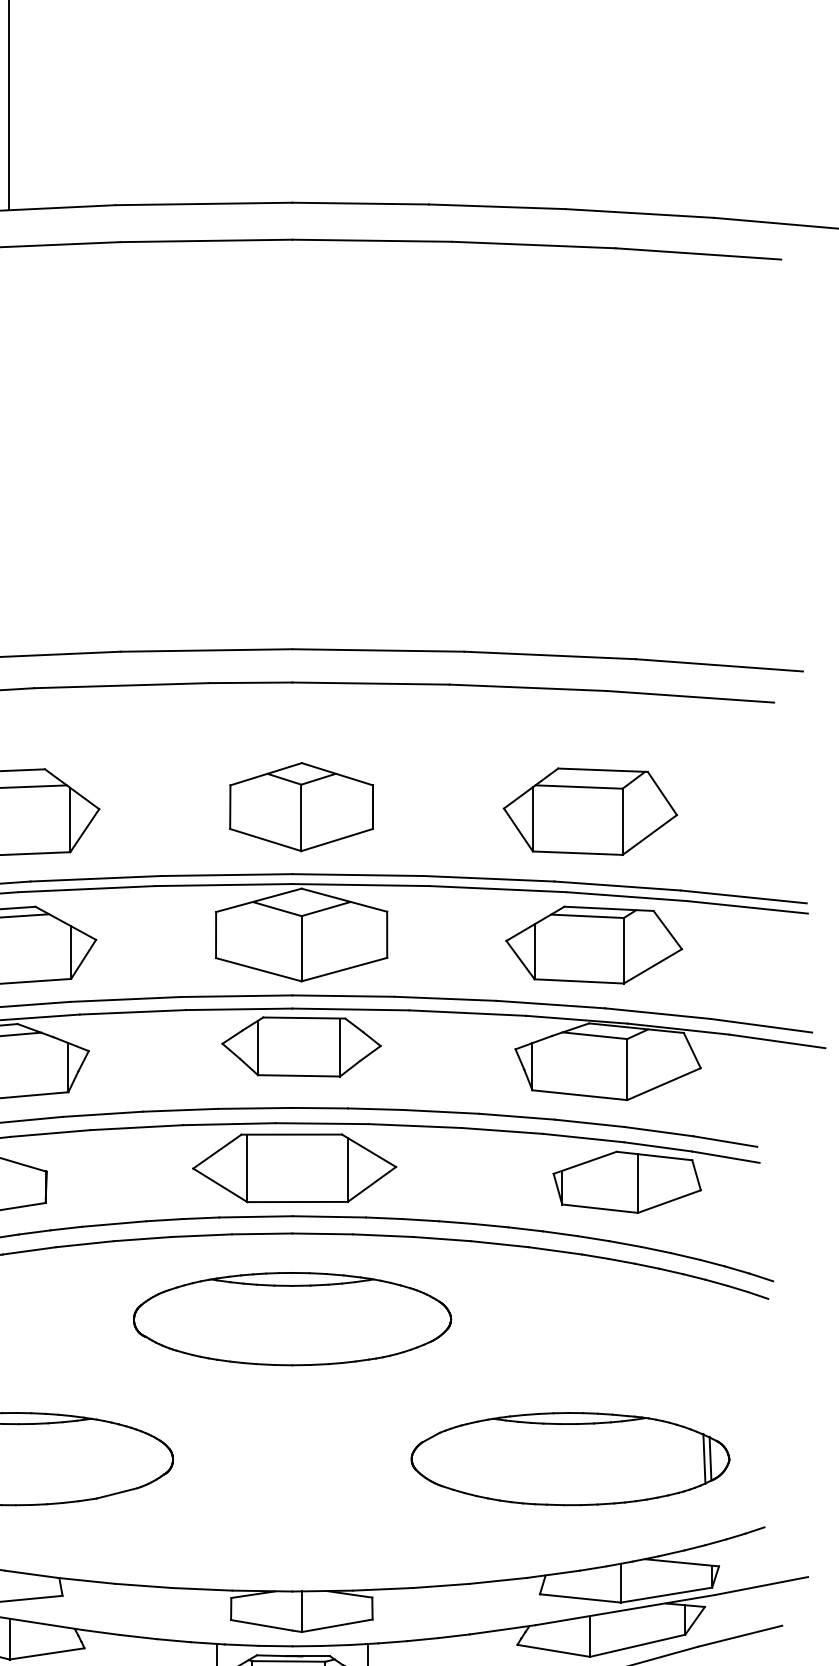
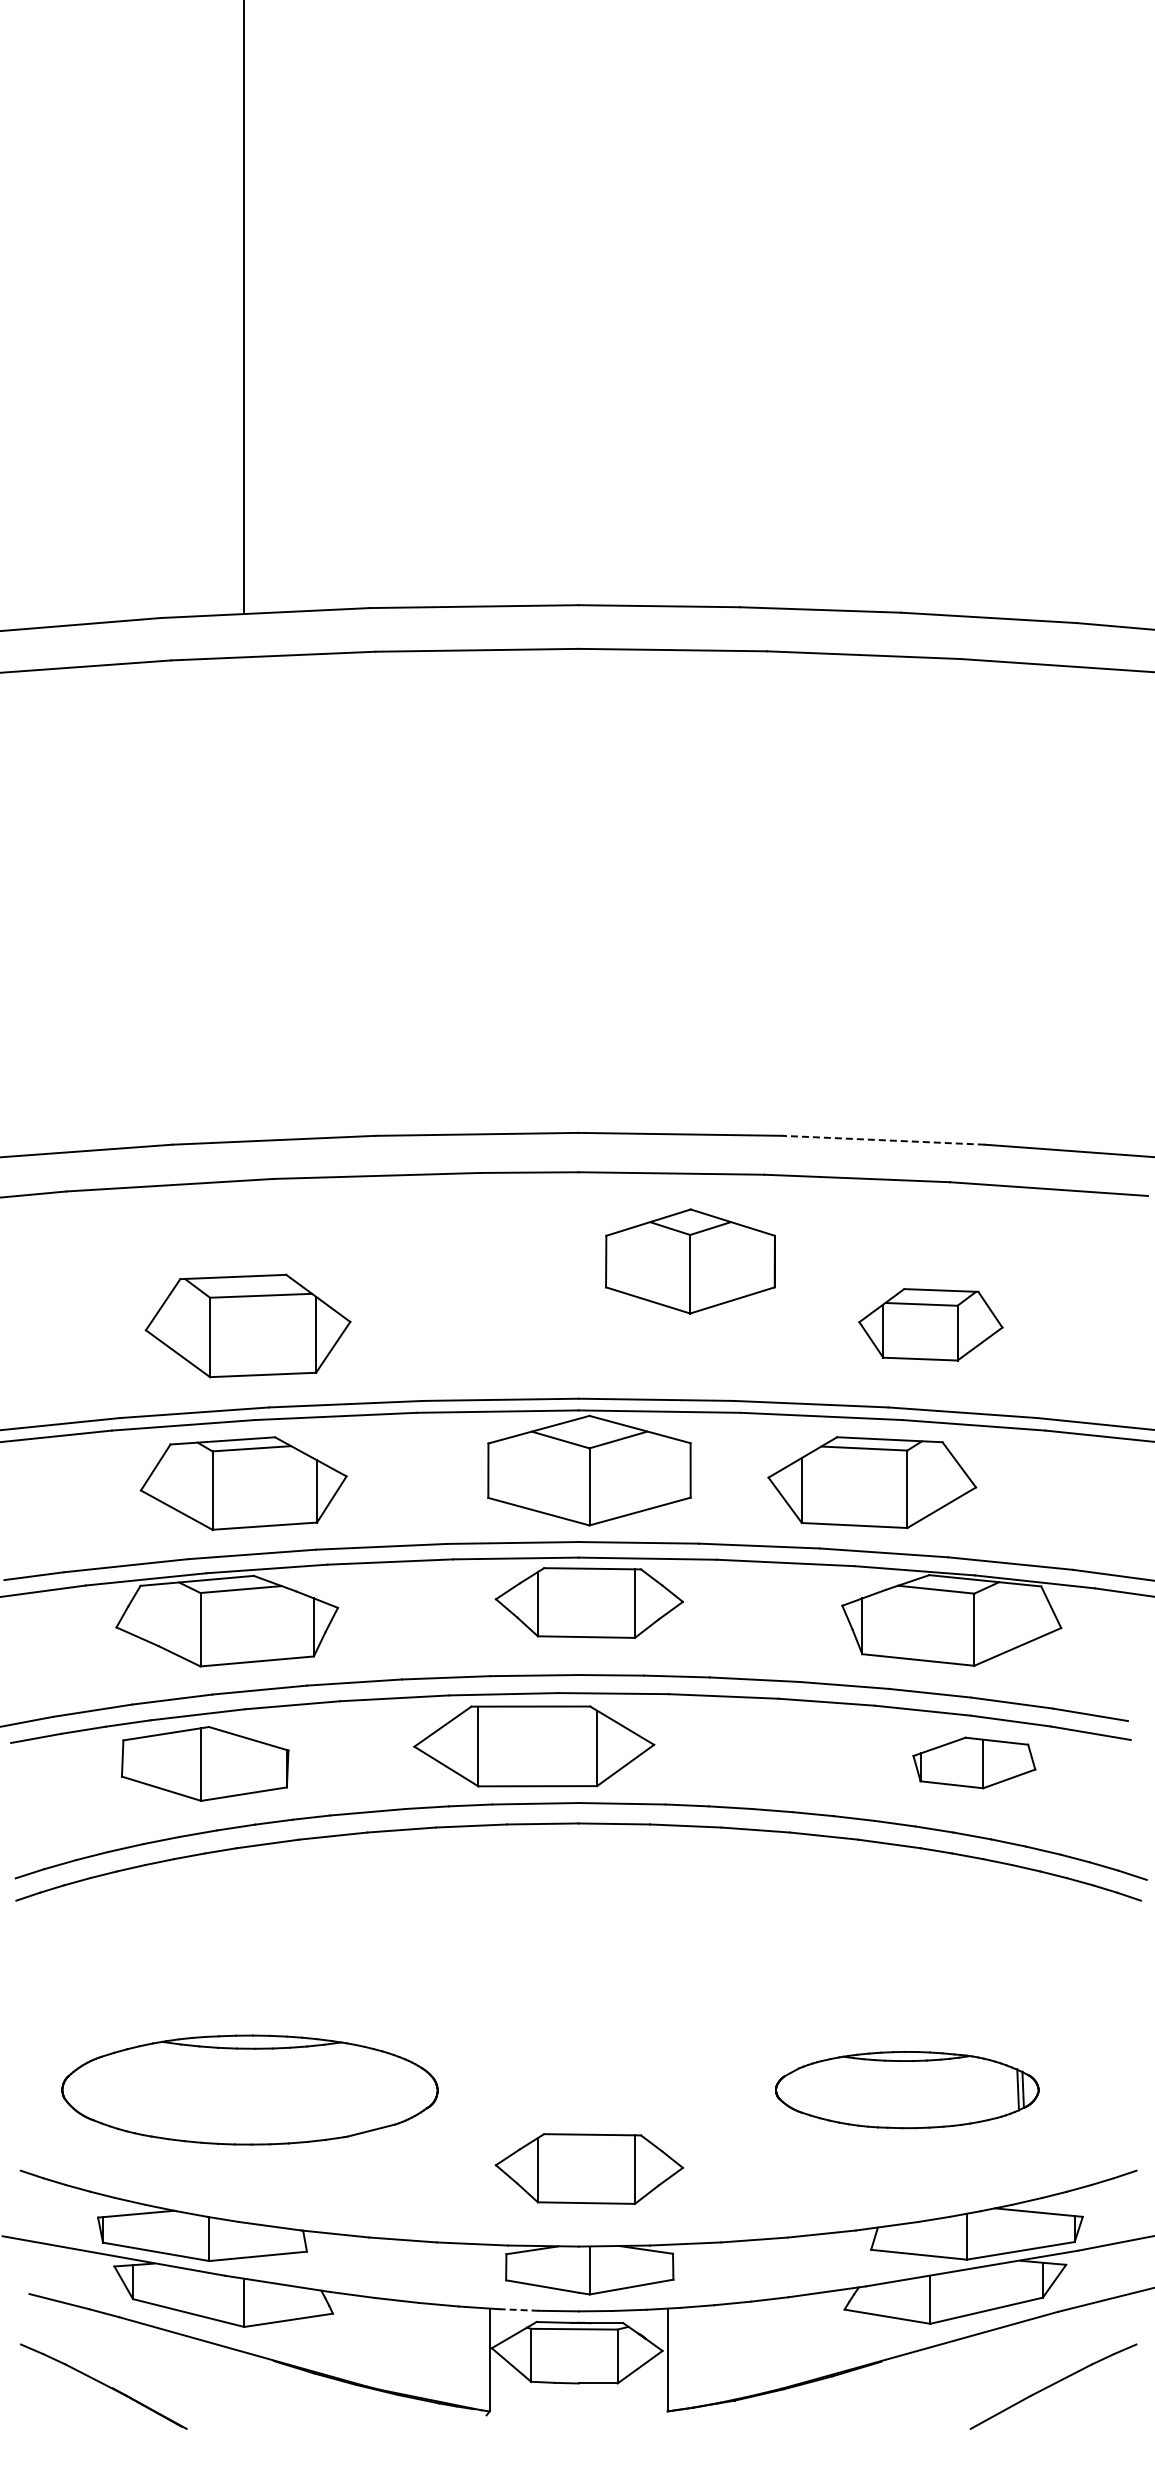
line: (550, 655) -> (883, 1140), solid -> dashed
part: (301, 807) -> (690, 1261), moved
part: (590, 811) -> (930, 1324), size x0.7
part: (594, 945) -> (872, 1482), moved
part: (294, 1168) -> (534, 1746), moved
part: (627, 1181) -> (974, 1762), size x0.7
part: (292, 1319) -> (578, 1924), removed
part: (570, 1458) -> (907, 2089), size x0.7
part: (300, 1525) -> (588, 2168), added
line: (242, 1645) -> (519, 2310), solid -> dashed

